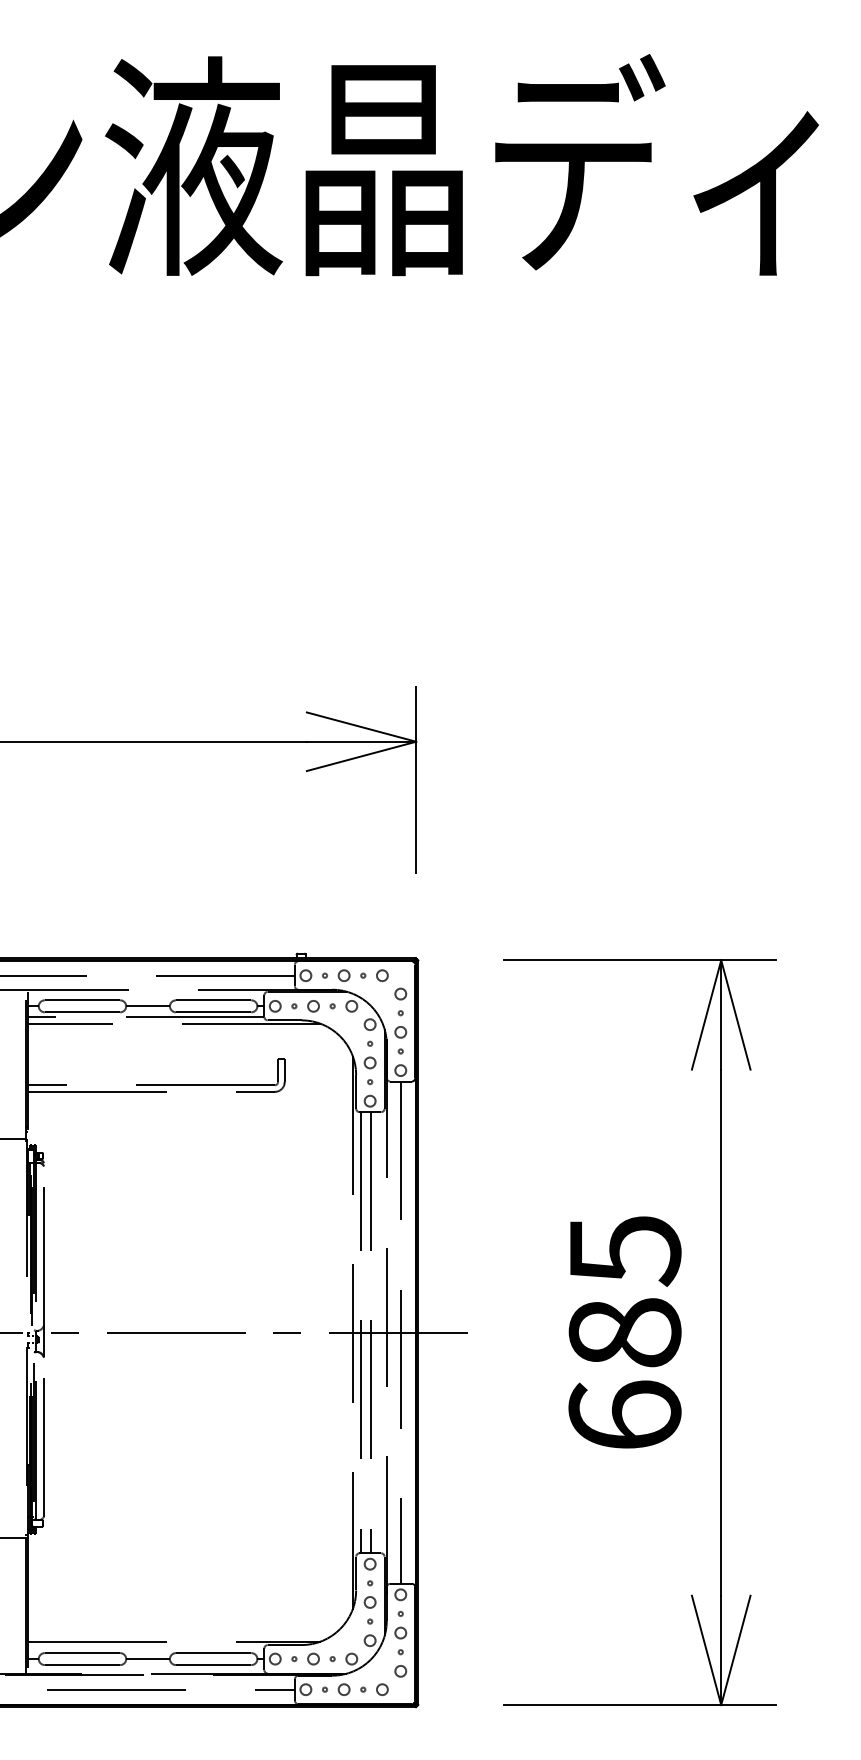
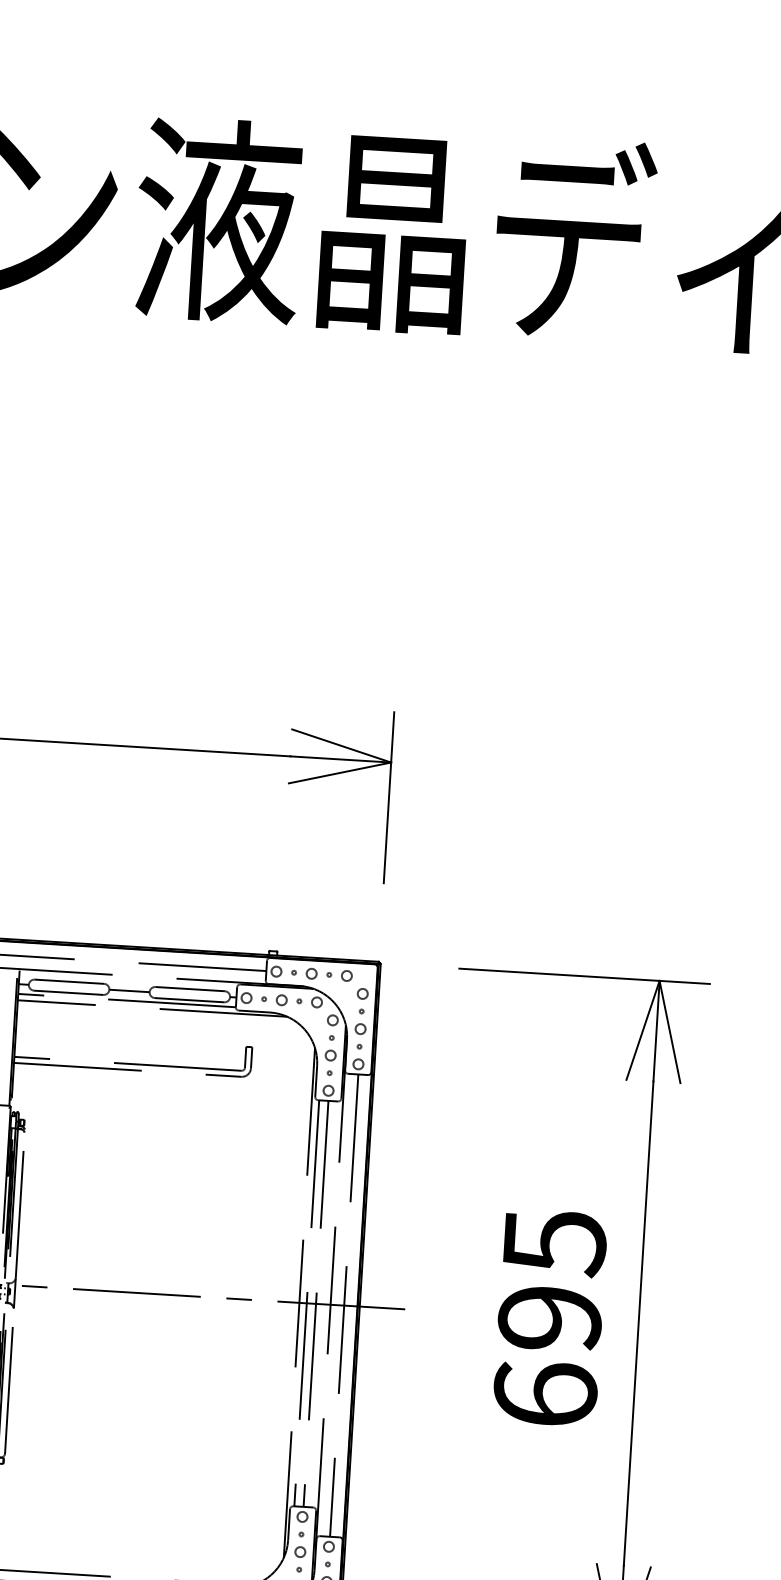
text: (624, 1332) -> (549, 1317), 685 -> 695

